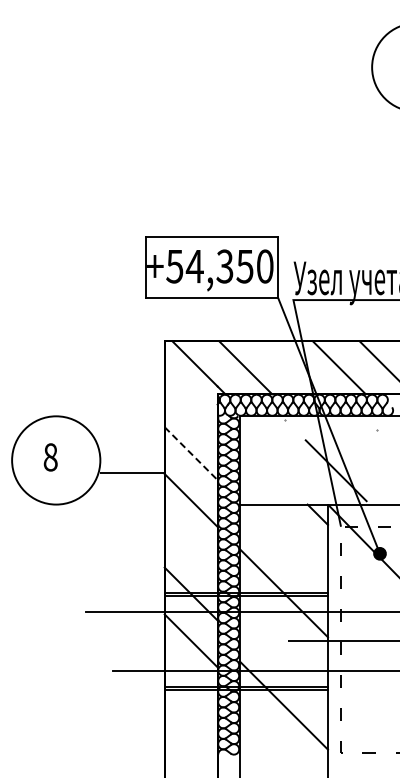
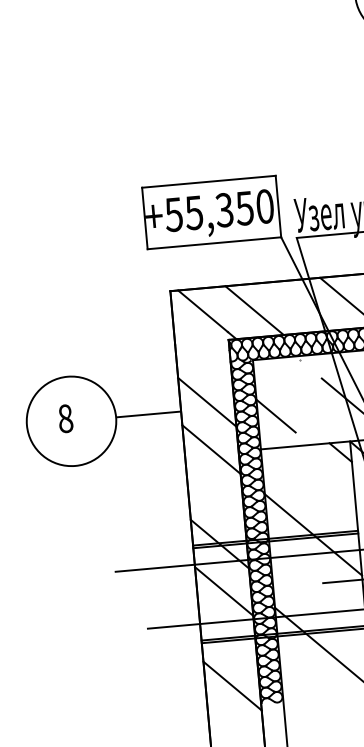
text: (194, 266) -> (193, 212), +54,350 -> +55,350
line: (191, 454) -> (207, 403), dashed -> solid
line: (132, 473) -> (148, 414), moved
line: (257, 473) -> (276, 416), added
line: (190, 734) -> (231, 686), added

